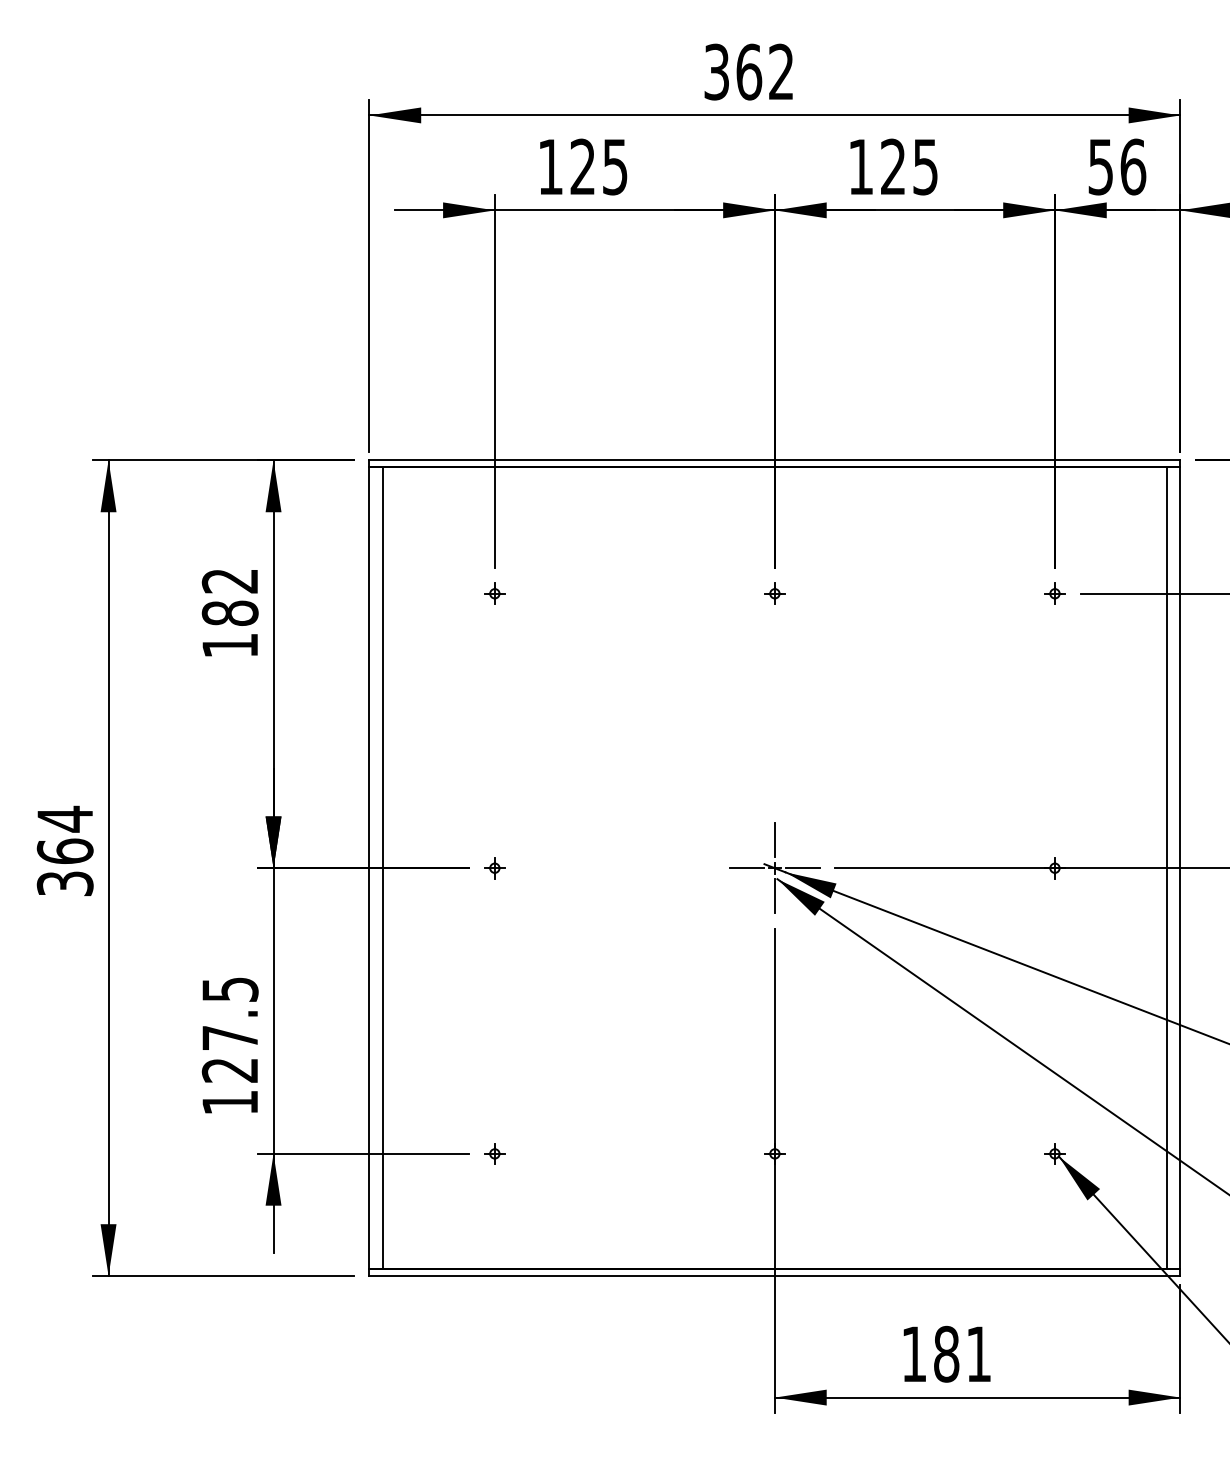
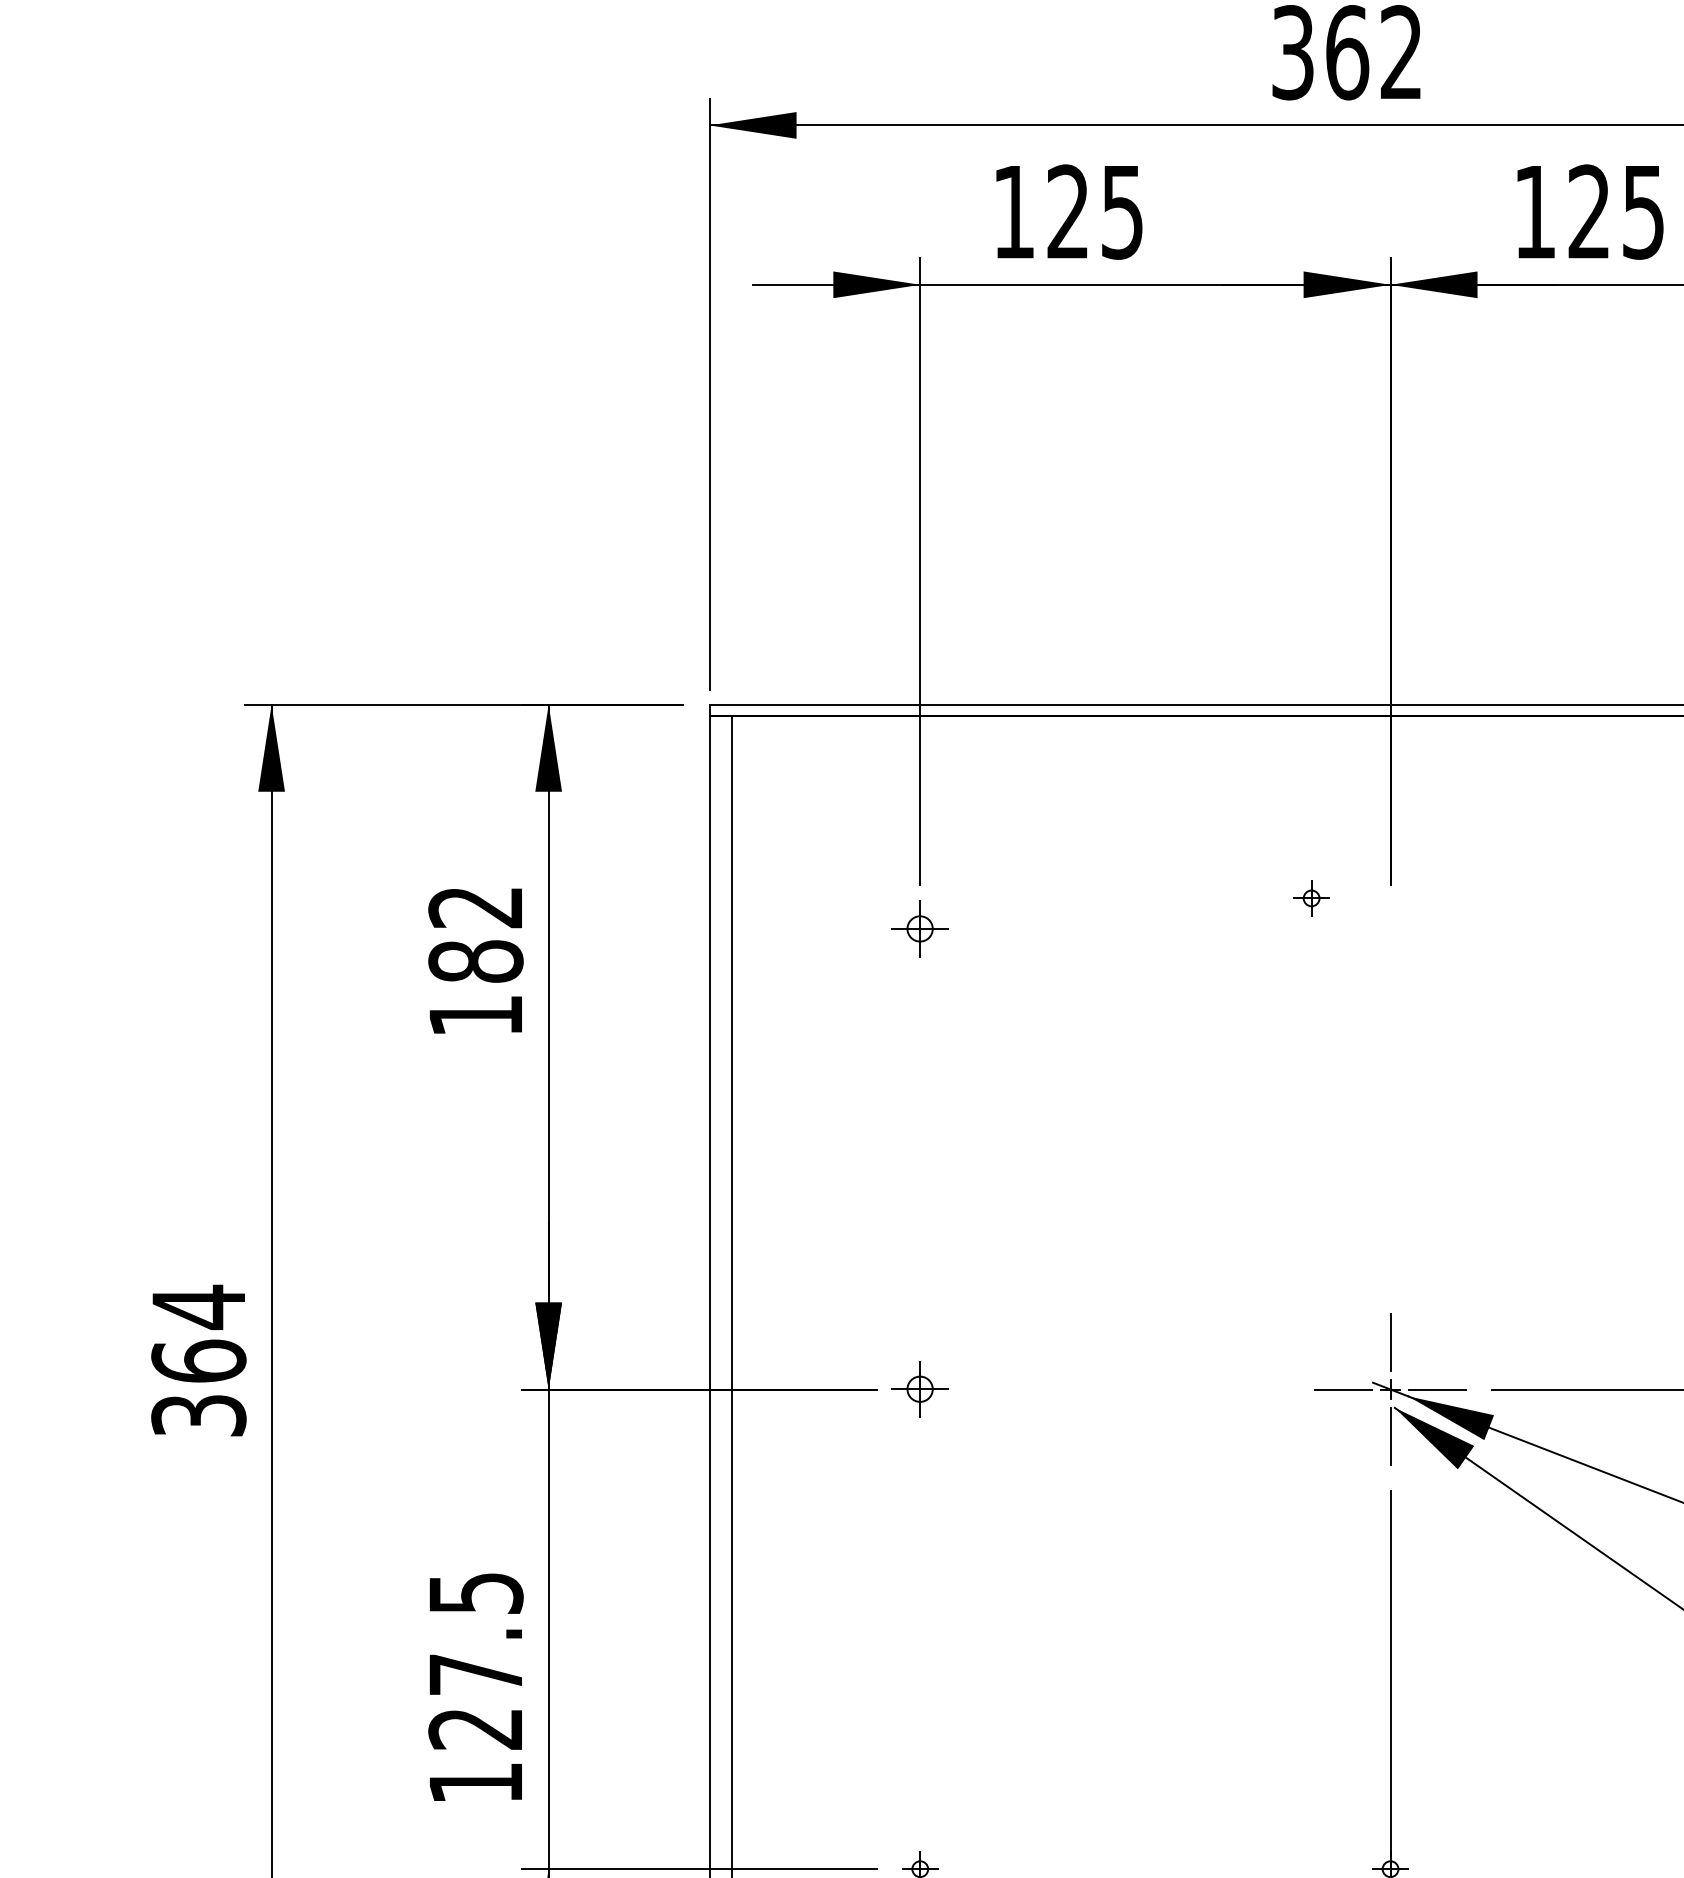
part: (494, 593) -> (919, 928), size x1.6
part: (774, 593) -> (1310, 897), moved
part: (494, 868) -> (919, 1389), size x1.6

